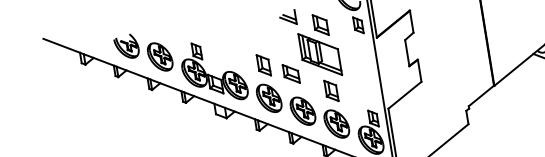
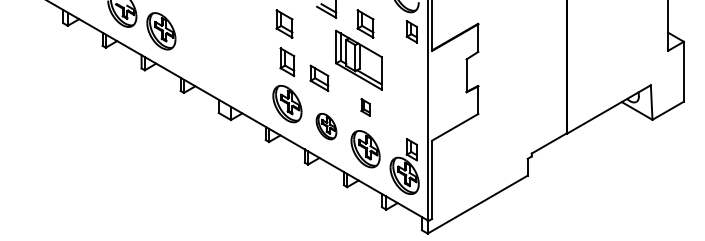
part: (256, 35) -> (284, 23), added
part: (213, 72) -> (224, 60), removed
part: (331, 91) -> (365, 107), size x0.6
part: (302, 111) -> (326, 126), size x0.7

